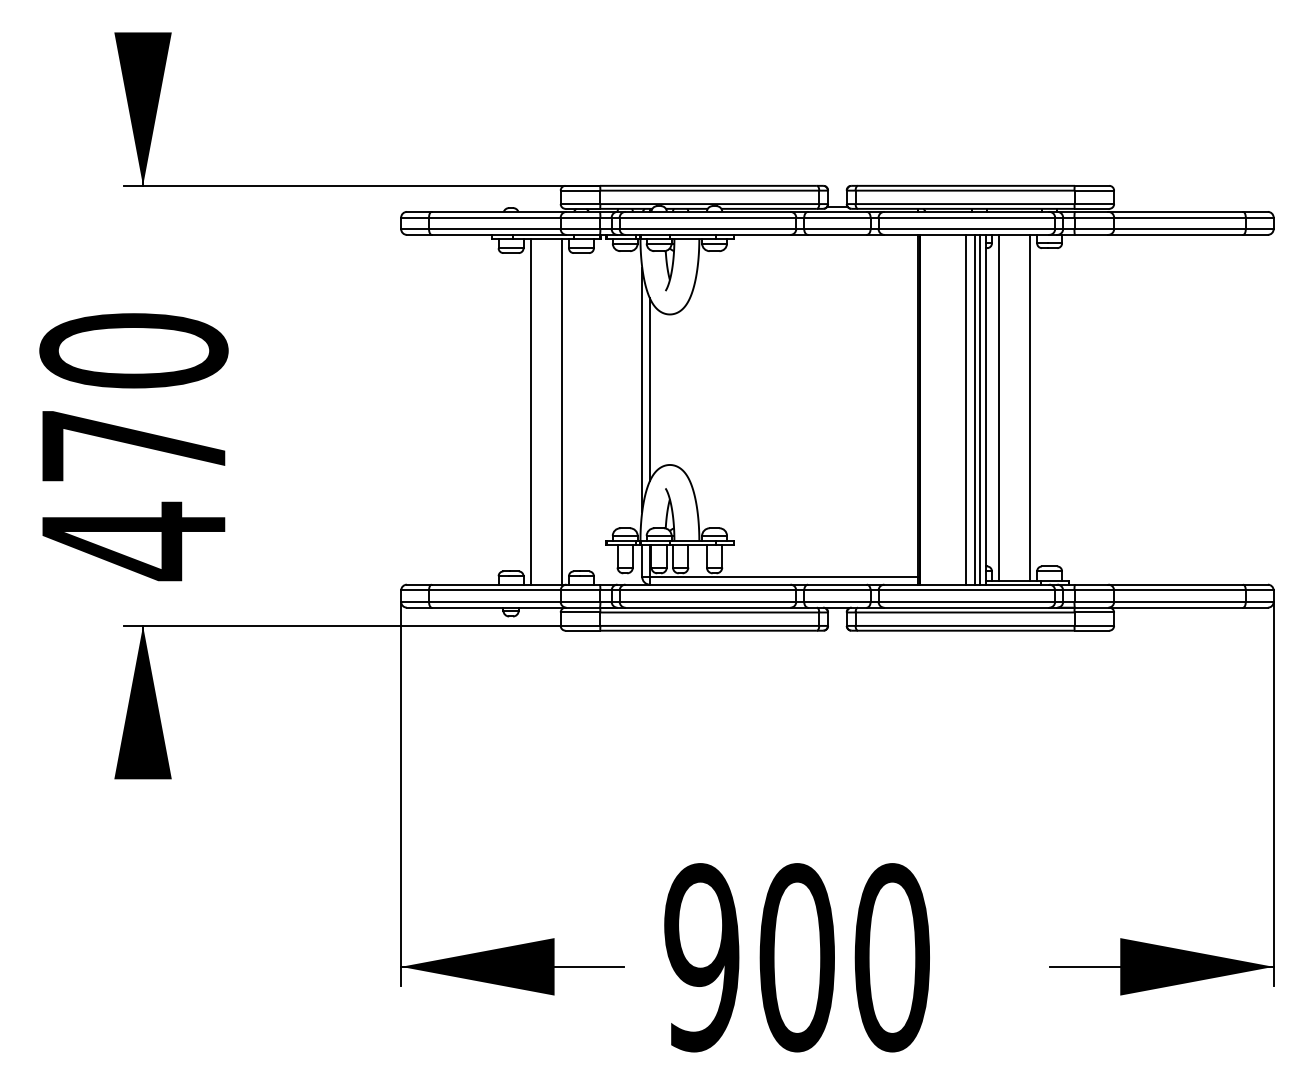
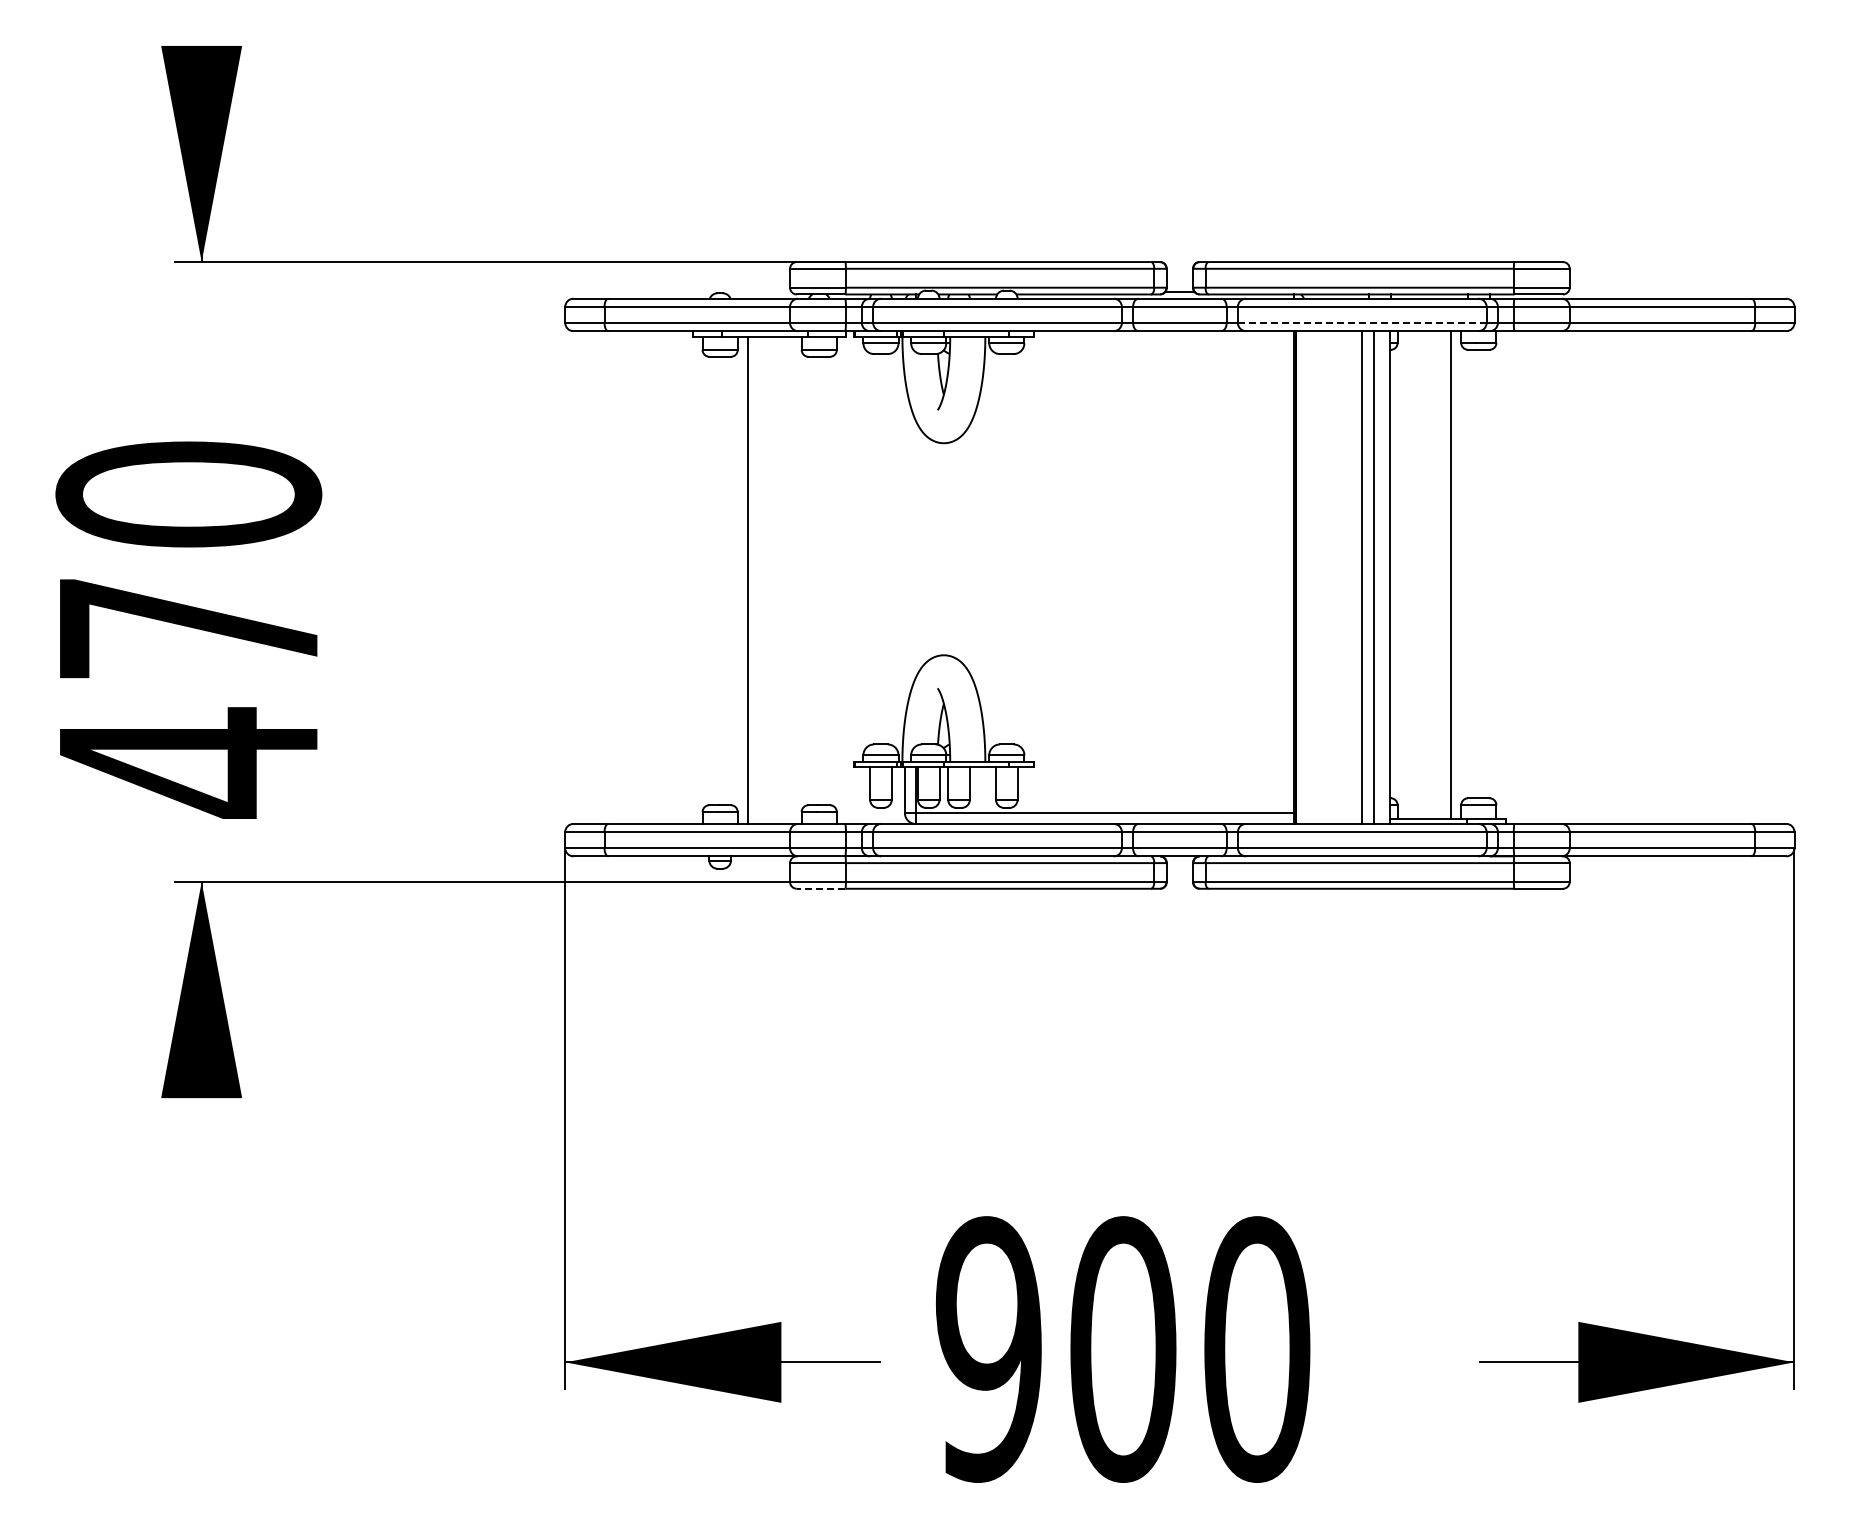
line: (967, 229) -> (1362, 323), solid -> dashed
line: (641, 389) -> (904, 549), removed
line: (649, 389) -> (915, 549), removed
line: (998, 407) -> (1407, 574), removed
line: (979, 409) -> (1380, 577), removed
line: (561, 411) -> (791, 579), removed
line: (582, 630) -> (820, 888), solid -> dashed

